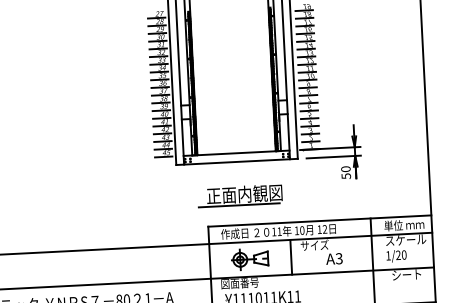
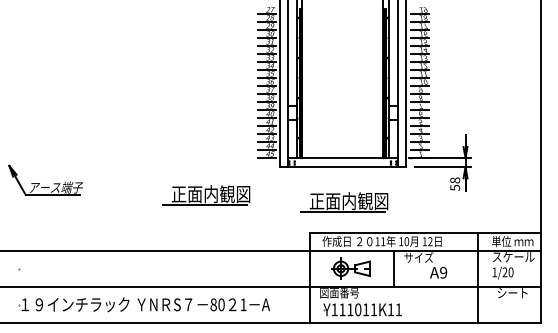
text: (346, 169) -> (455, 180), 50 -> 58
part: (107, 195) -> (206, 195), added
text: (339, 258) -> (443, 272), A3 -> A9

